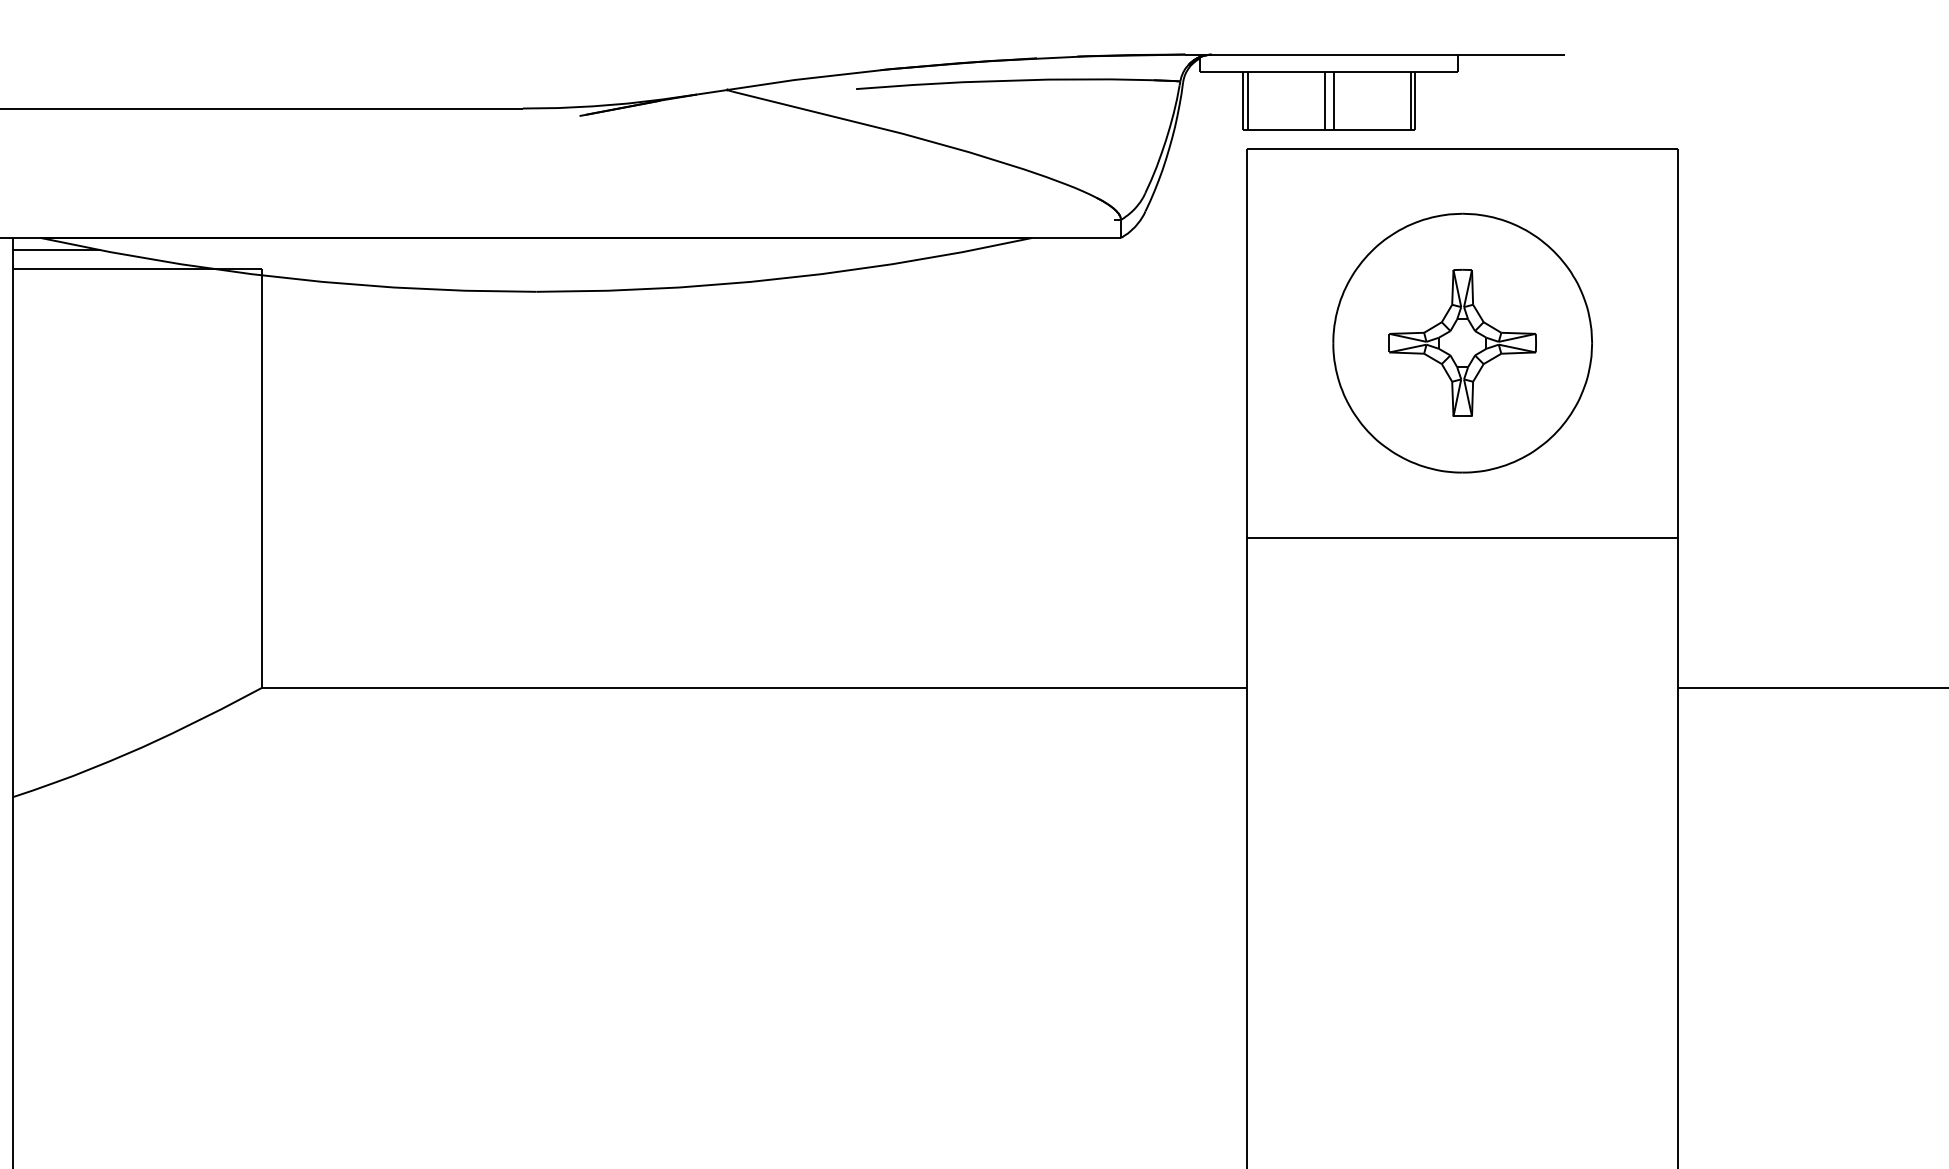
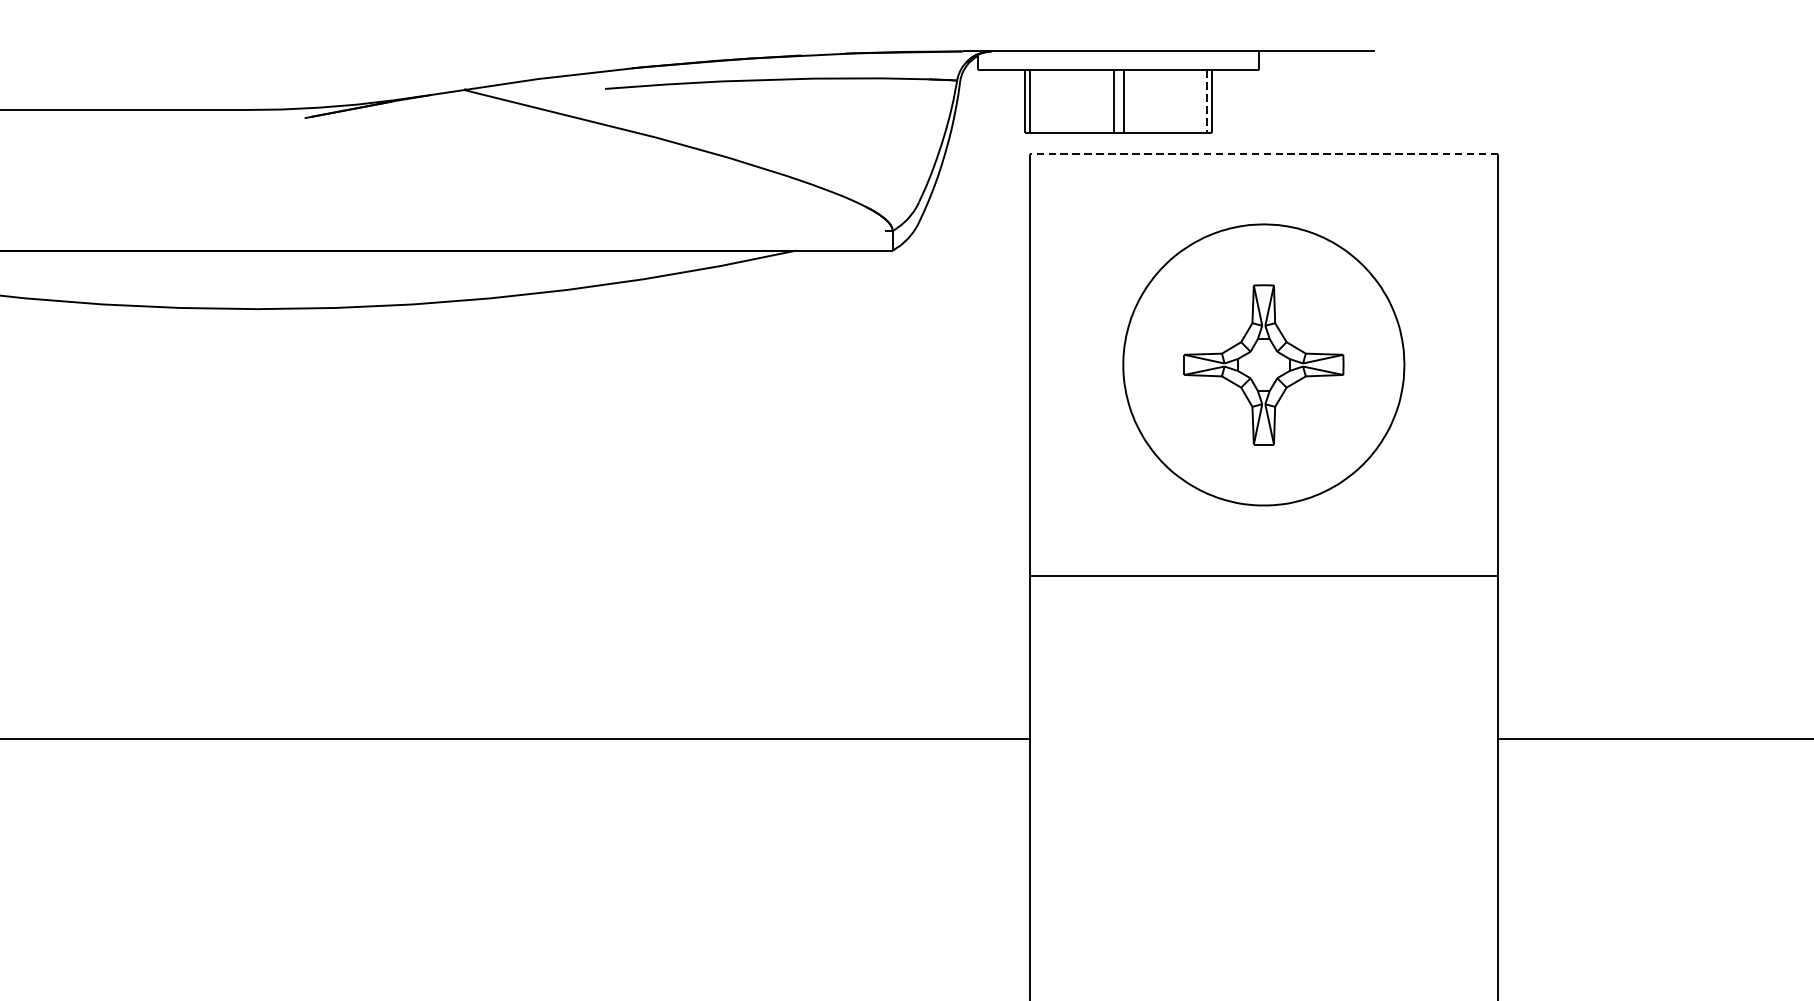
line: (1410, 101) -> (1207, 102), solid -> dashed
line: (1462, 148) -> (1263, 153), solid -> dashed

